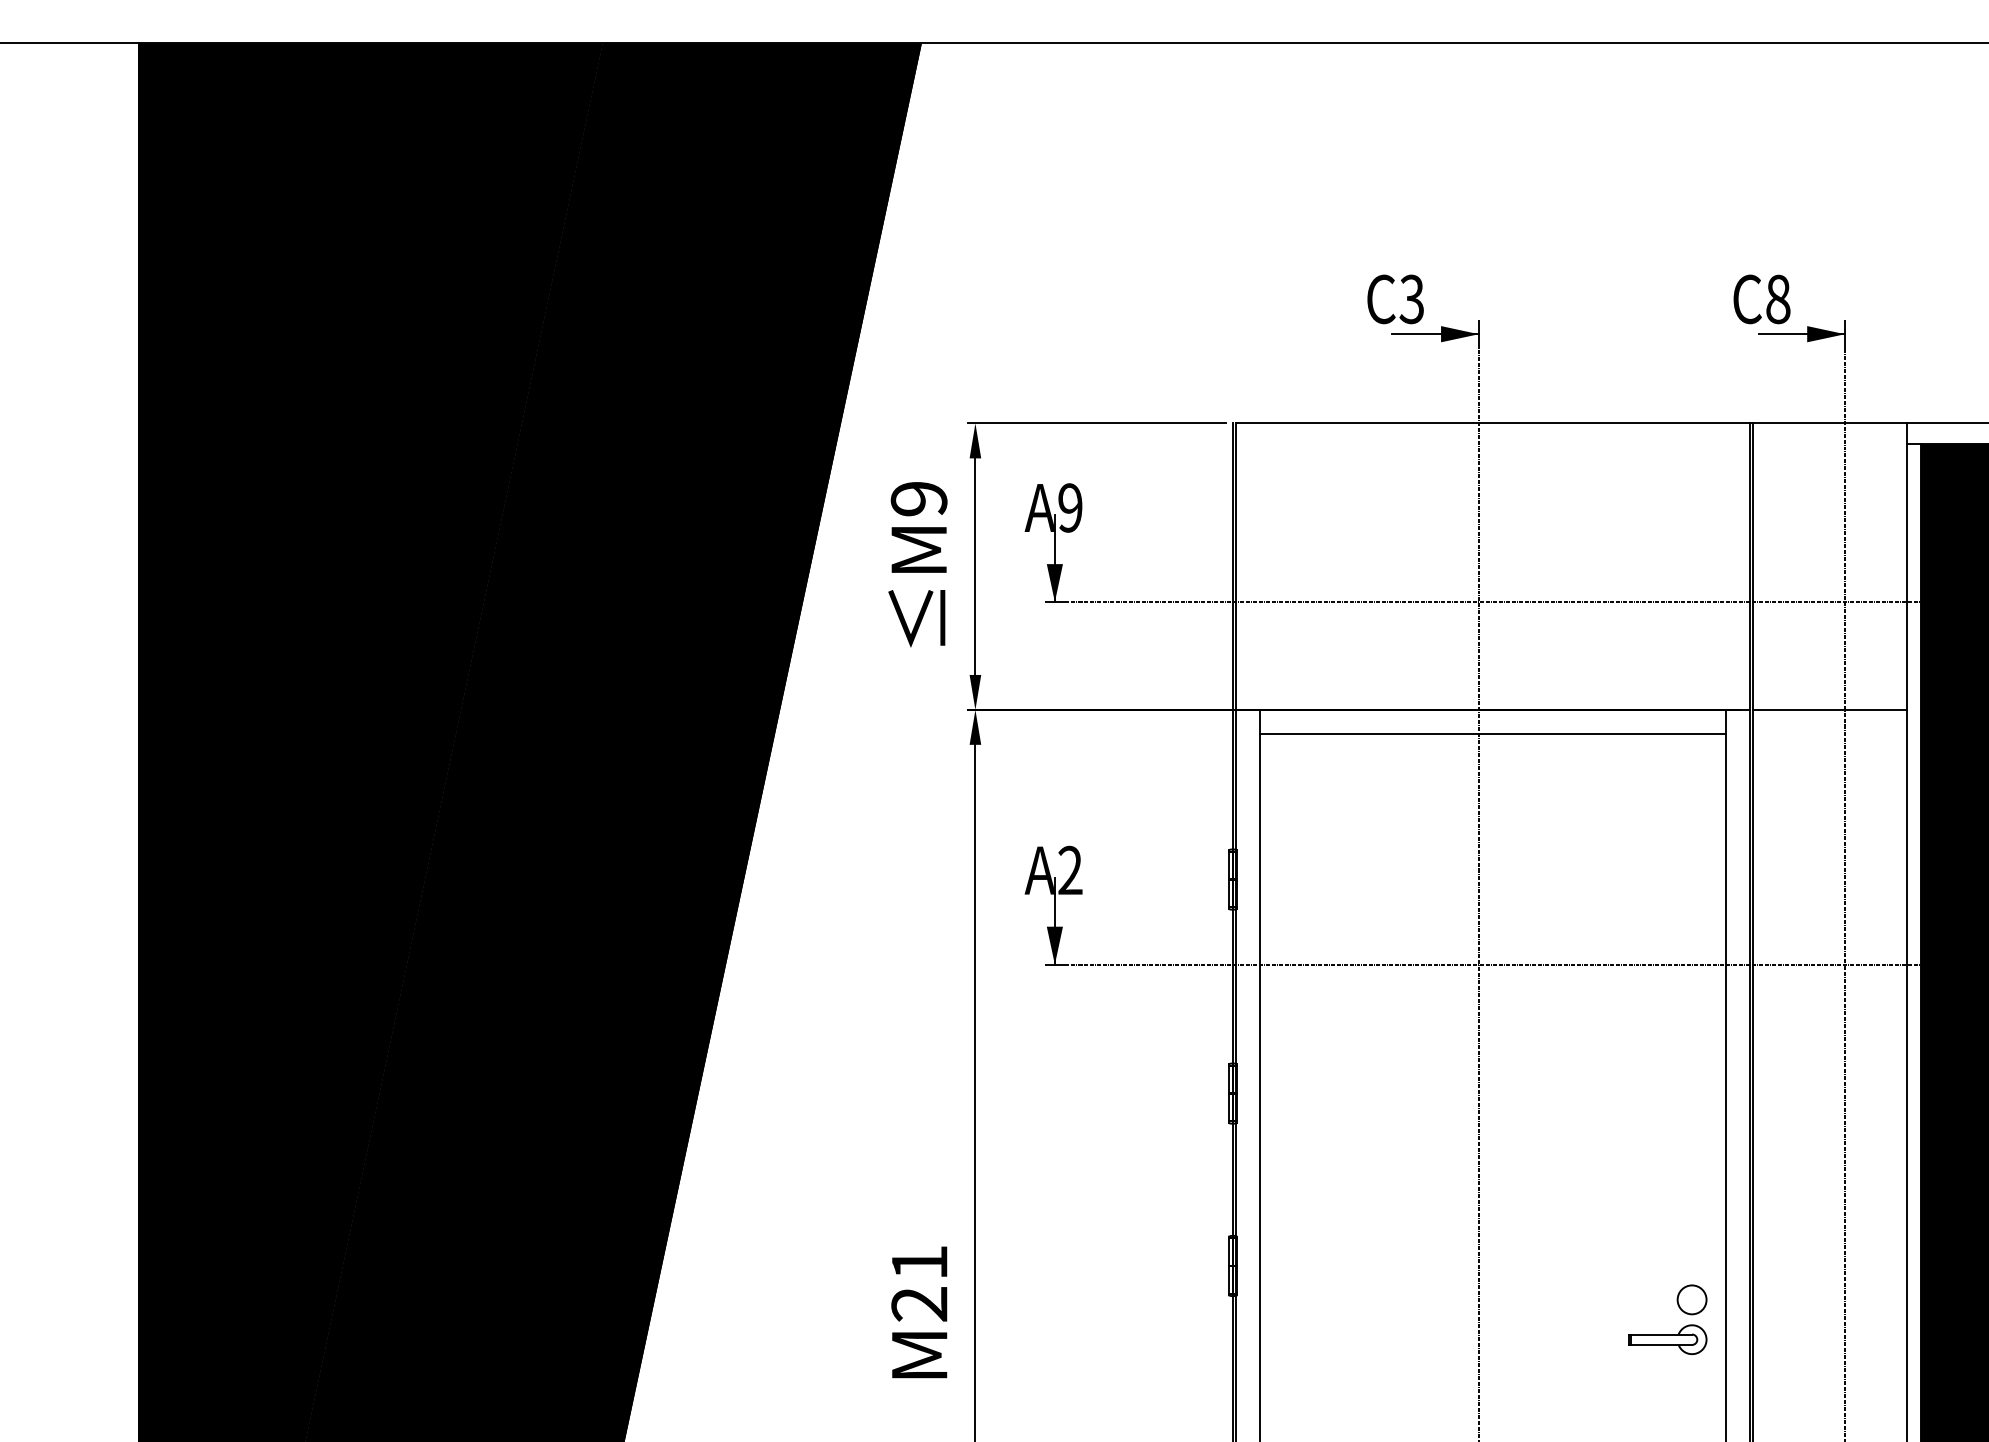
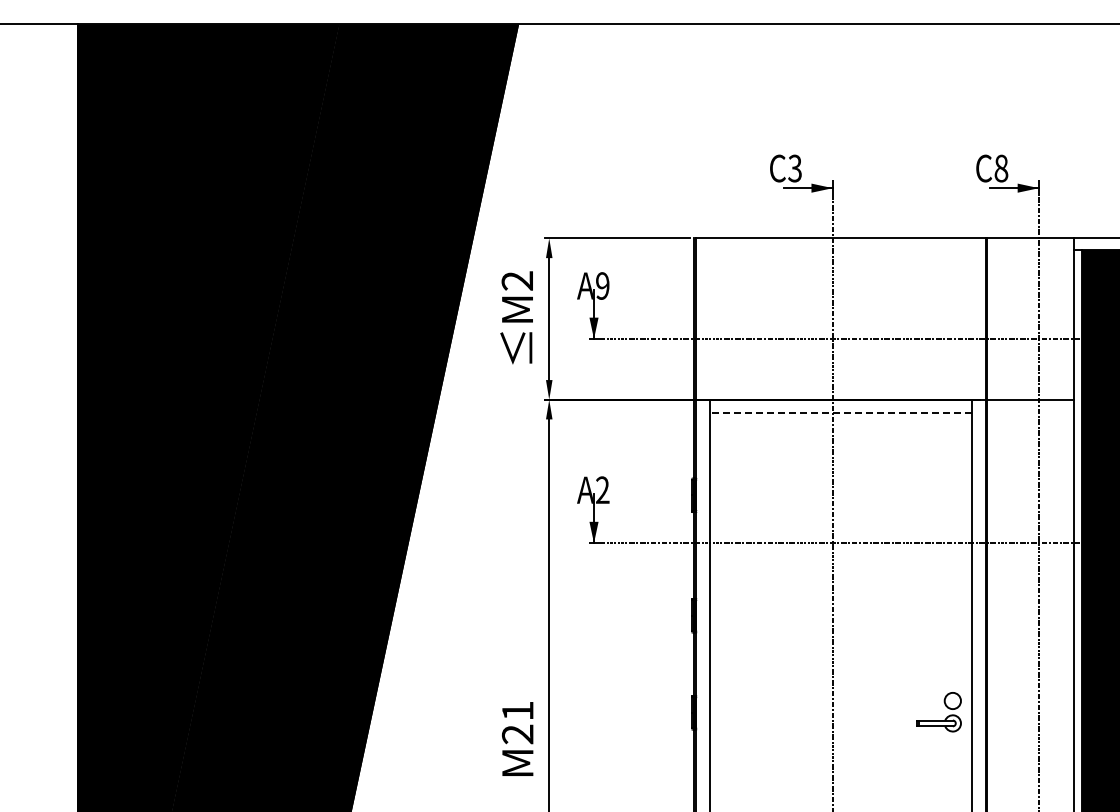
text: (919, 498) -> (517, 280), M9 -> M2
line: (1492, 734) -> (840, 413), solid -> dashed
part: (1666, 1334) -> (938, 720), moved

